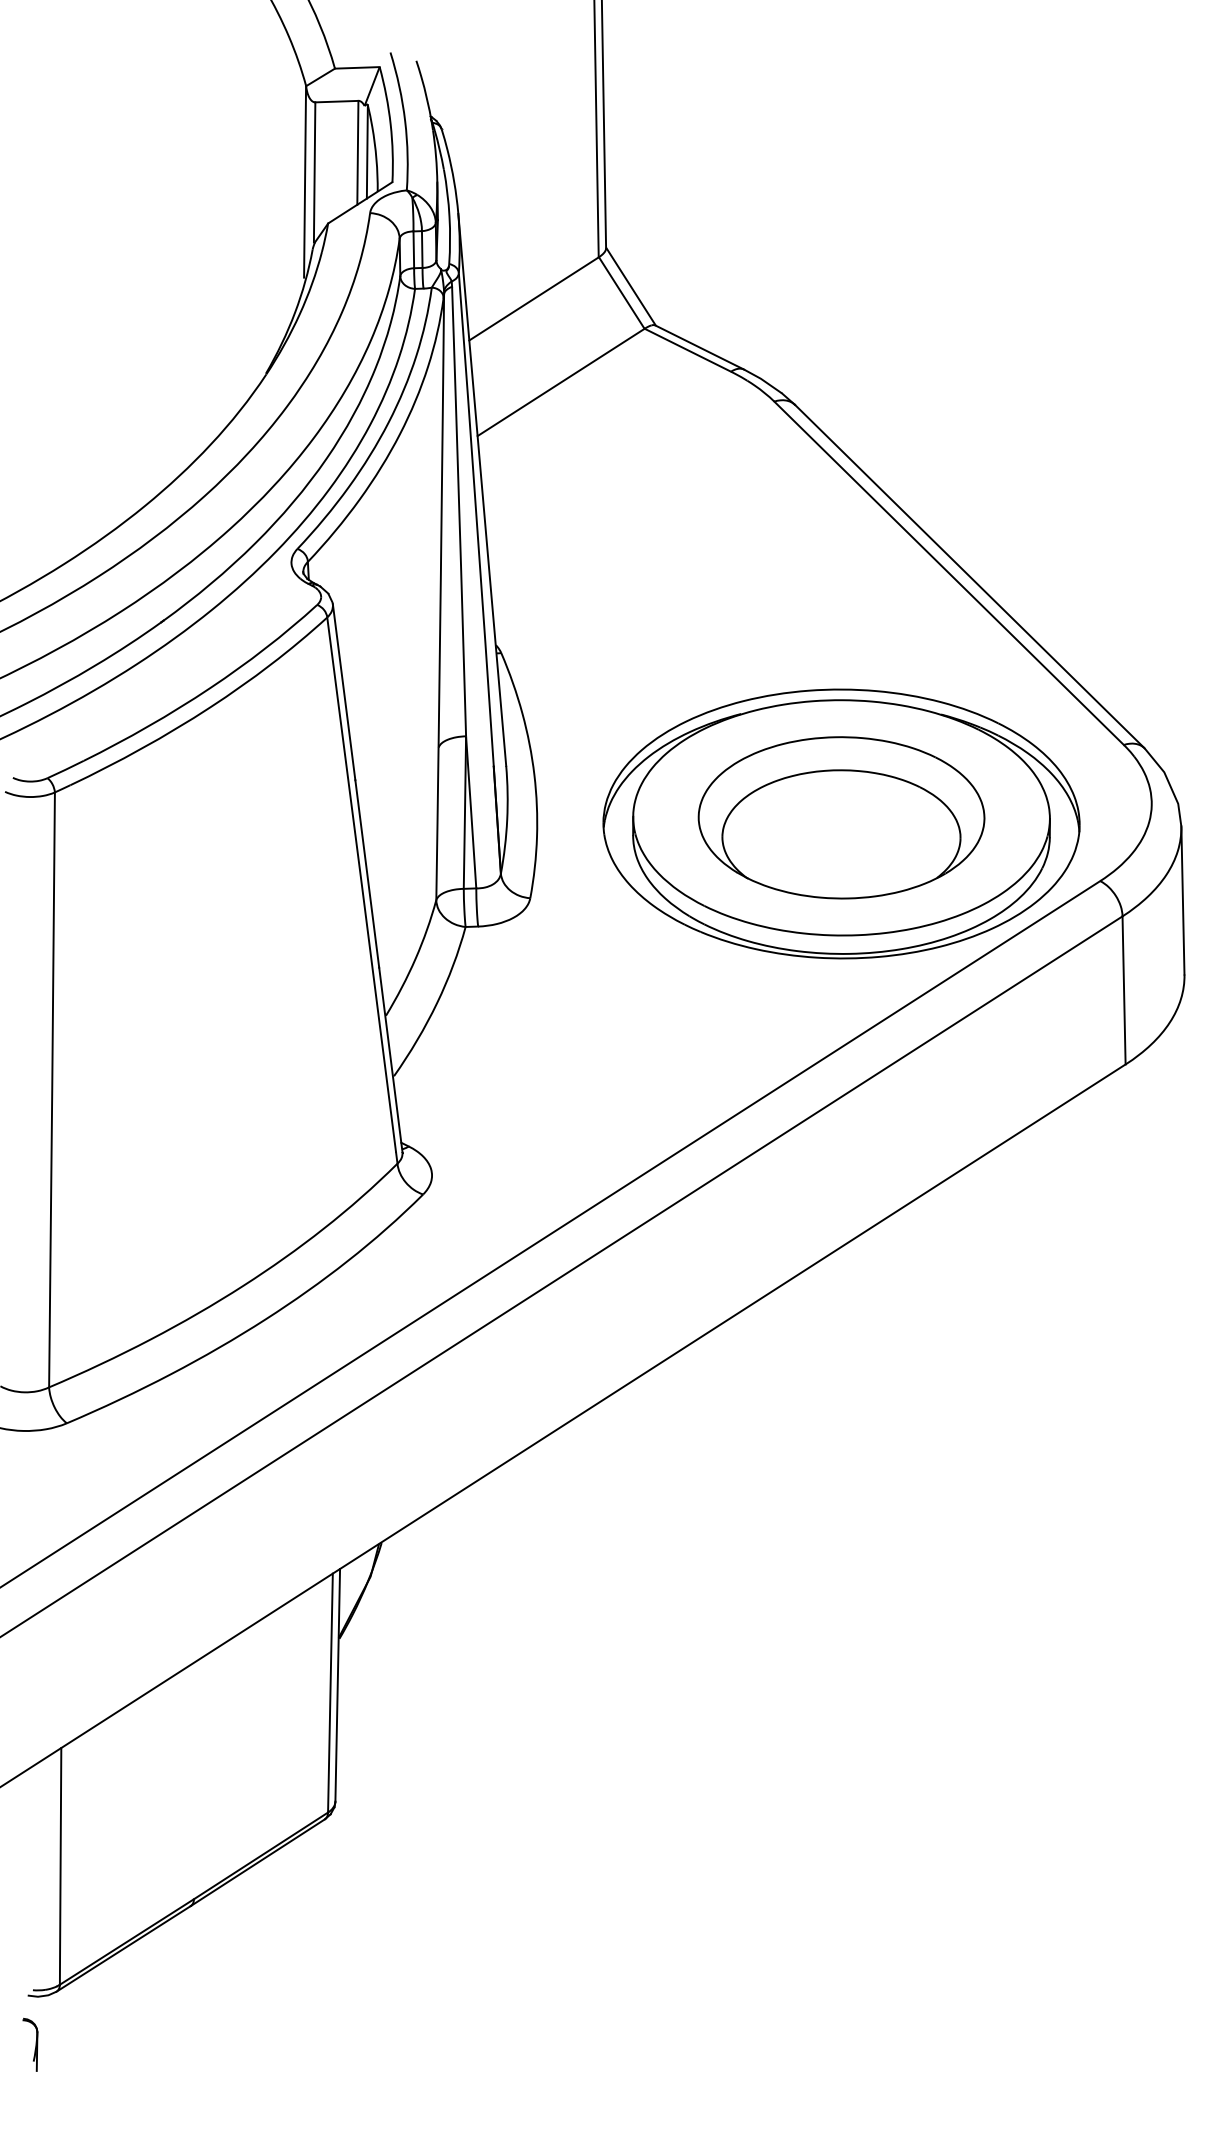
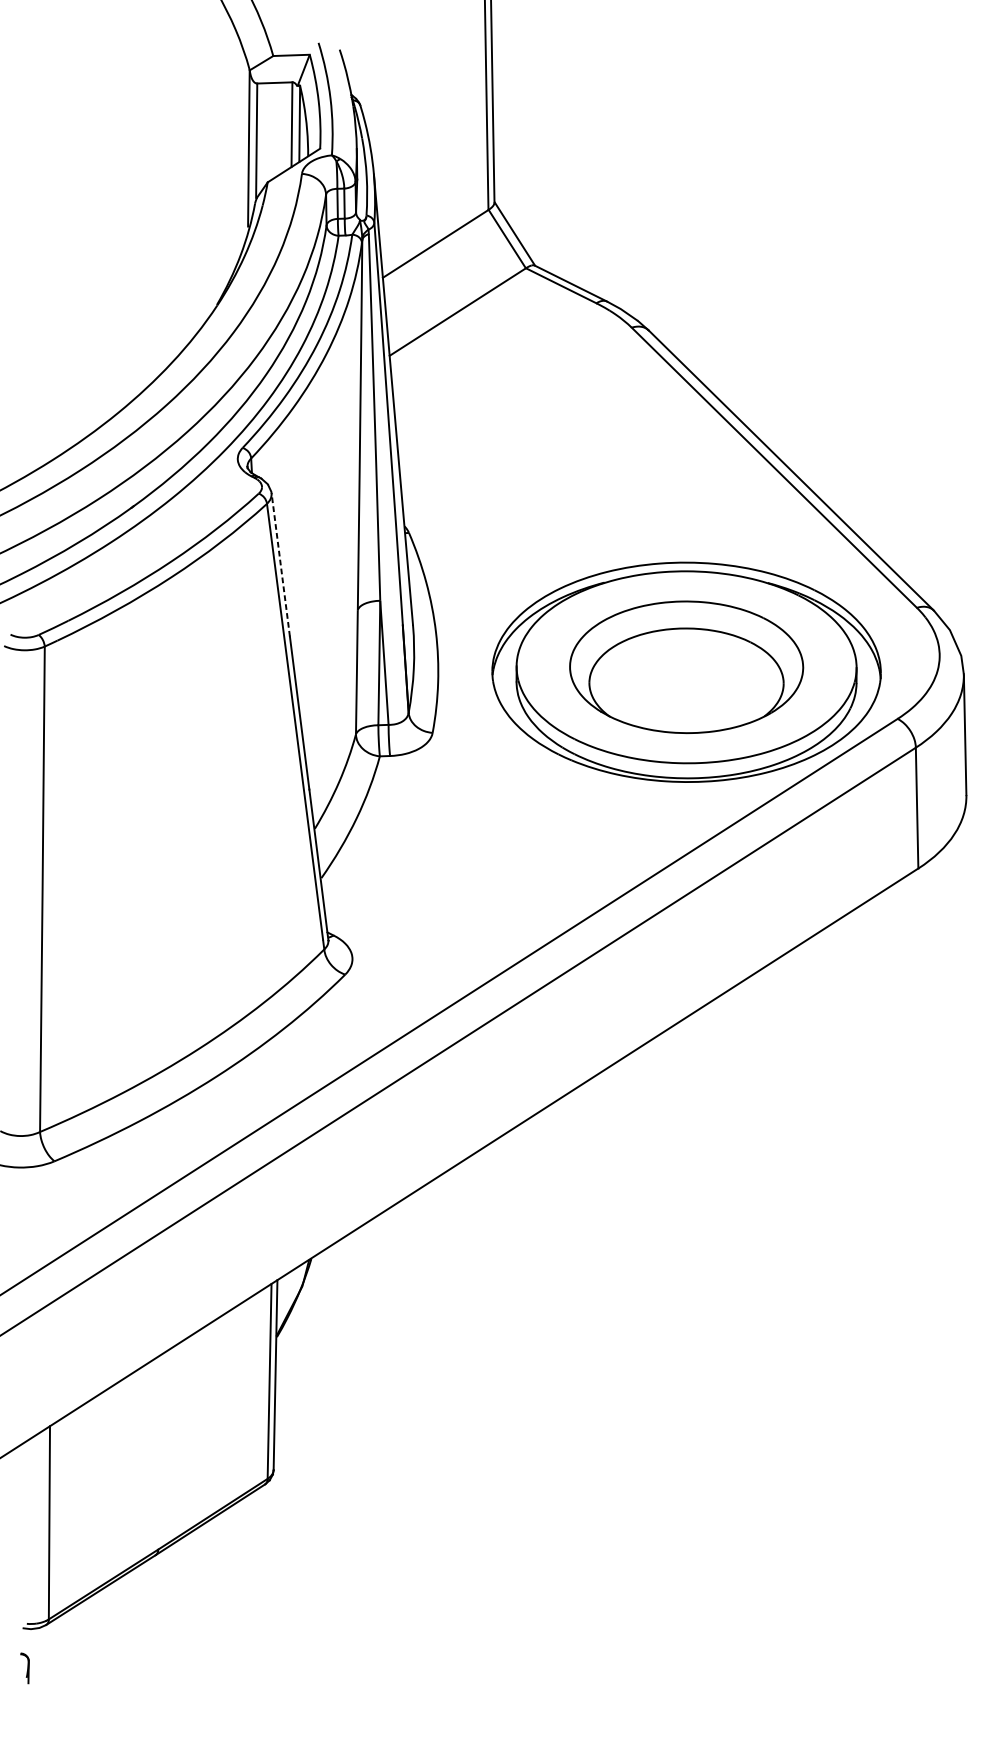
line: (344, 692) -> (281, 565), solid -> dashed
part: (30, 2044) -> (24, 1668), size x0.7

